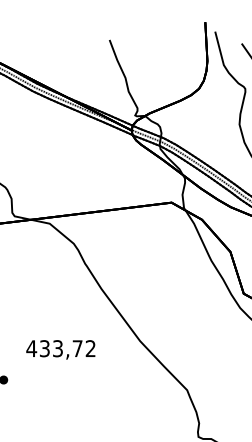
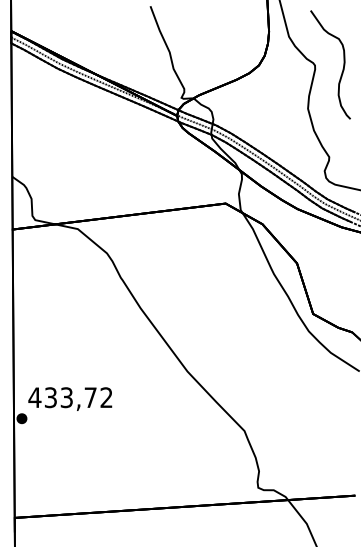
text: (61, 349) -> (70, 398), moved

